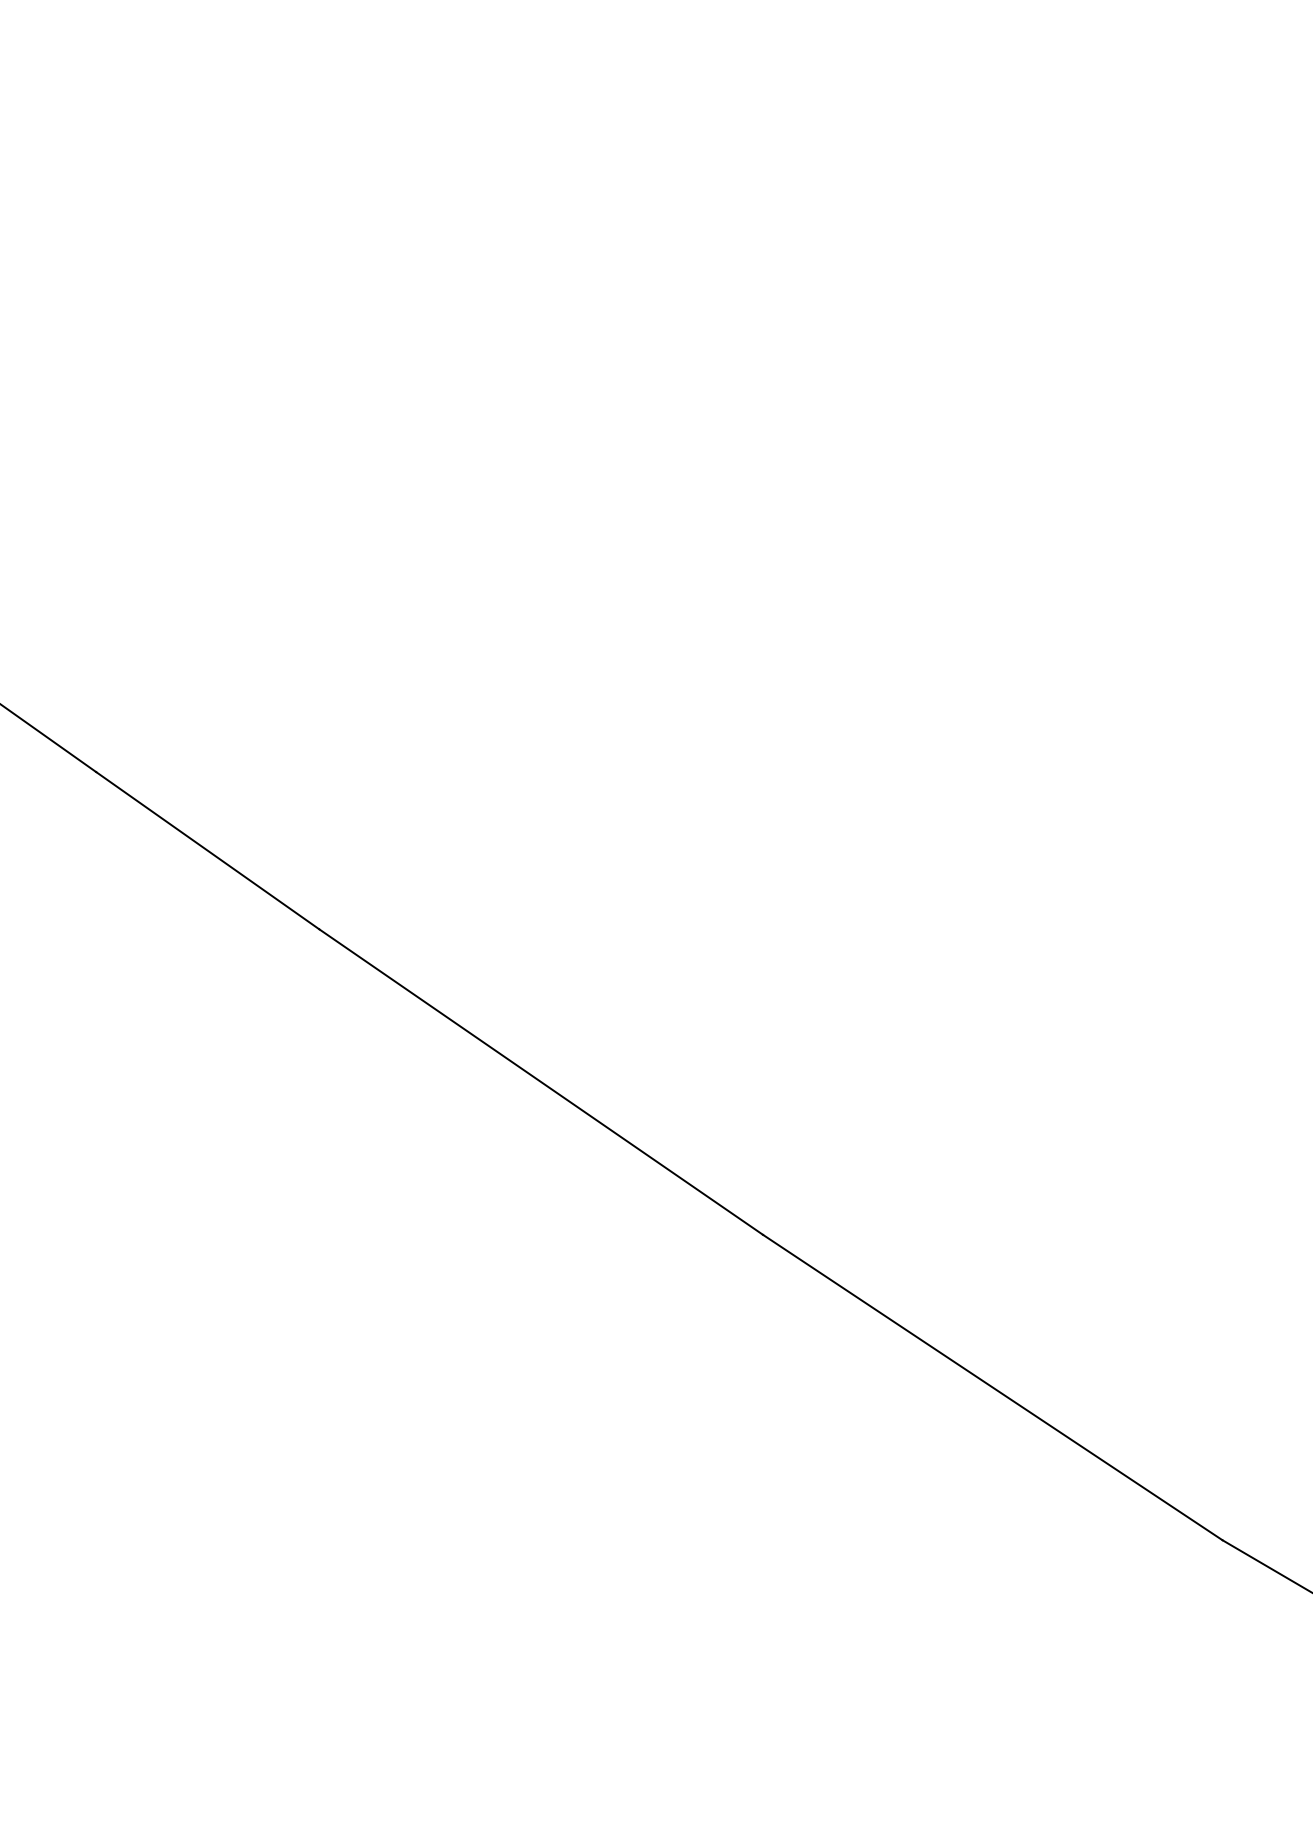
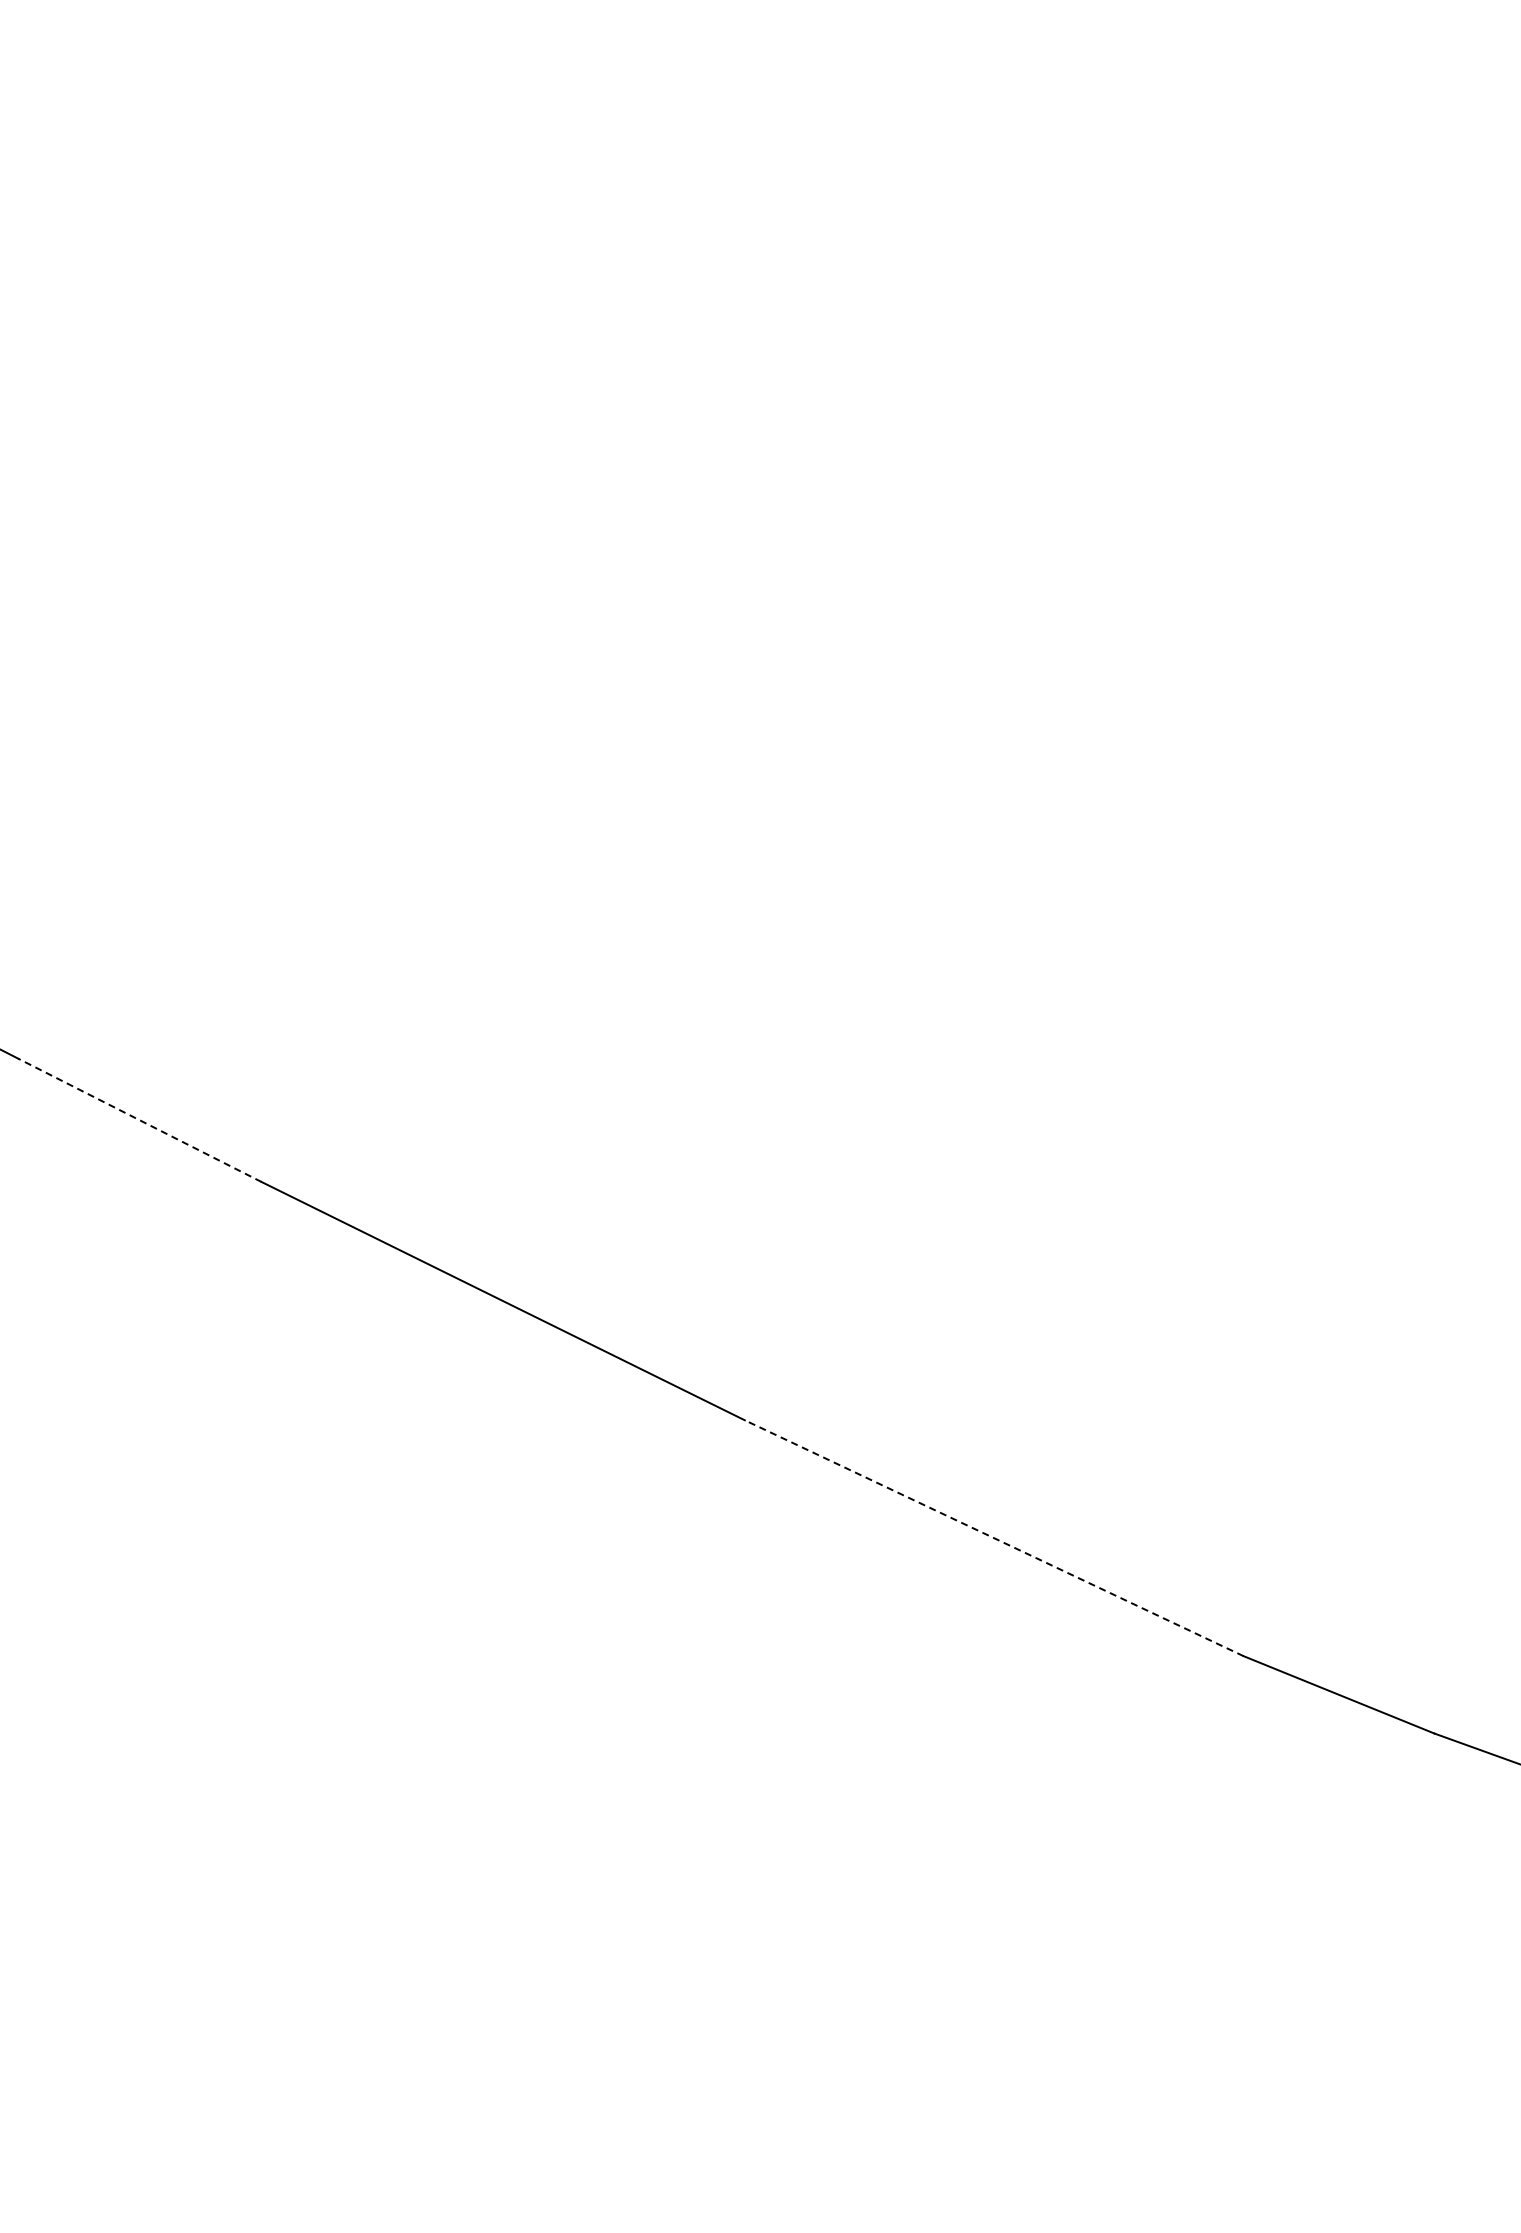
line: (207, 850) -> (139, 1120), solid -> dashed
line: (993, 1387) -> (994, 1538), solid -> dashed

